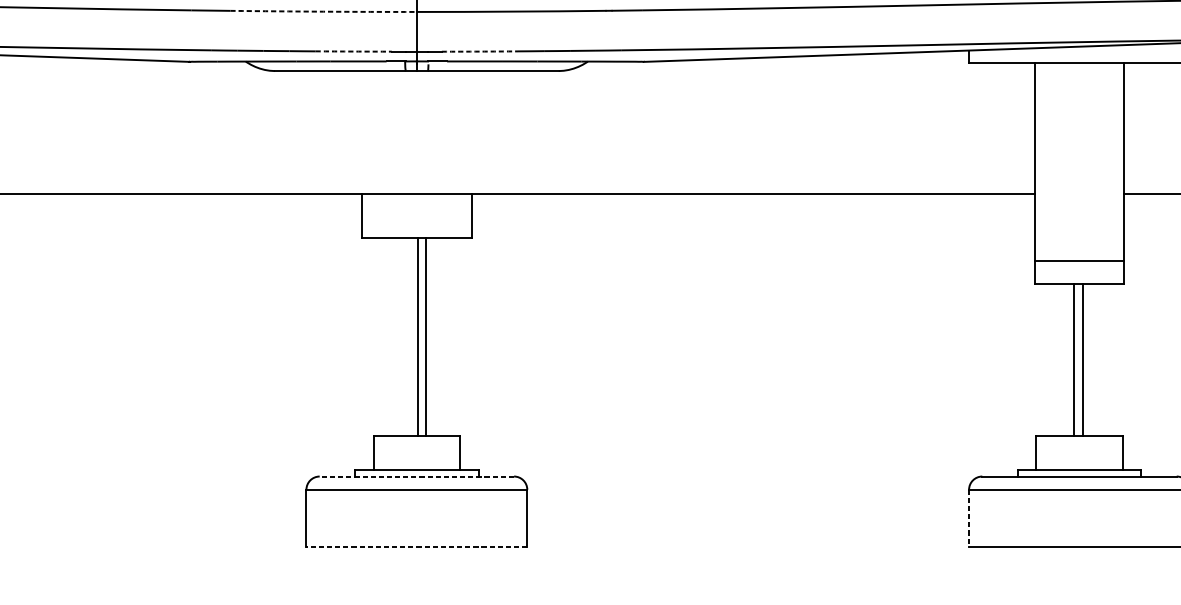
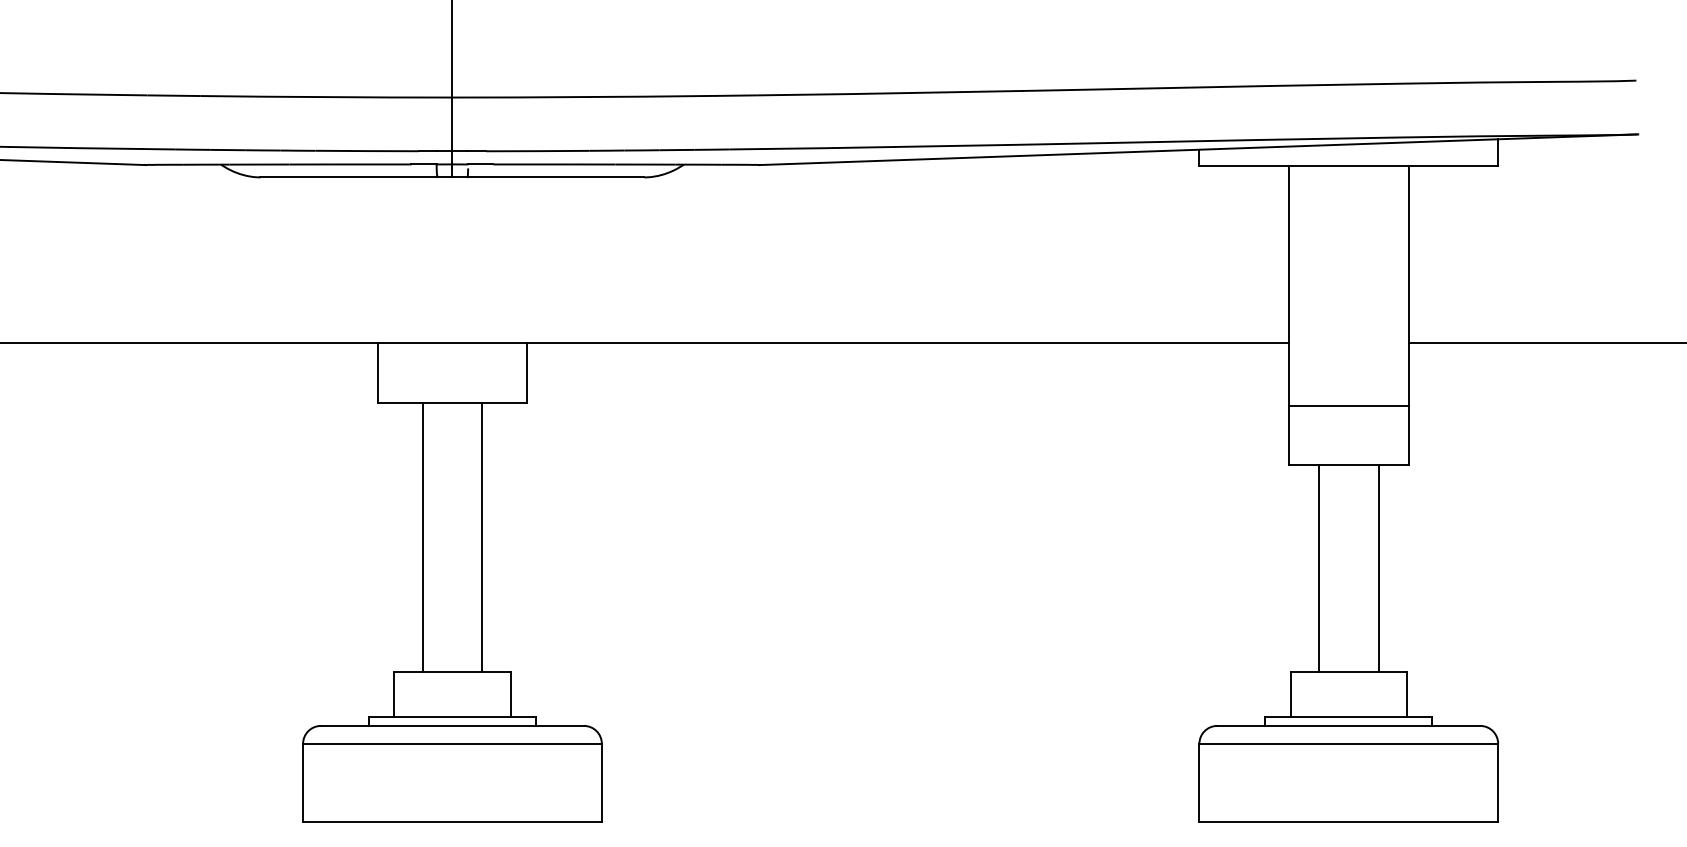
arc: (323, 11) -> (326, 97), dashed -> solid
arc: (354, 51) -> (367, 151), dashed -> solid
arc: (479, 51) -> (537, 151), dashed -> solid
line: (1079, 261) -> (1348, 405), moved
line: (418, 337) -> (482, 537), moved
line: (425, 337) -> (422, 537), moved
line: (1073, 360) -> (1378, 568), moved
line: (1082, 360) -> (1318, 568), moved
line: (416, 476) -> (451, 725), dashed -> solid
line: (969, 518) -> (1199, 782), dashed -> solid
line: (416, 547) -> (451, 821), dashed -> solid

